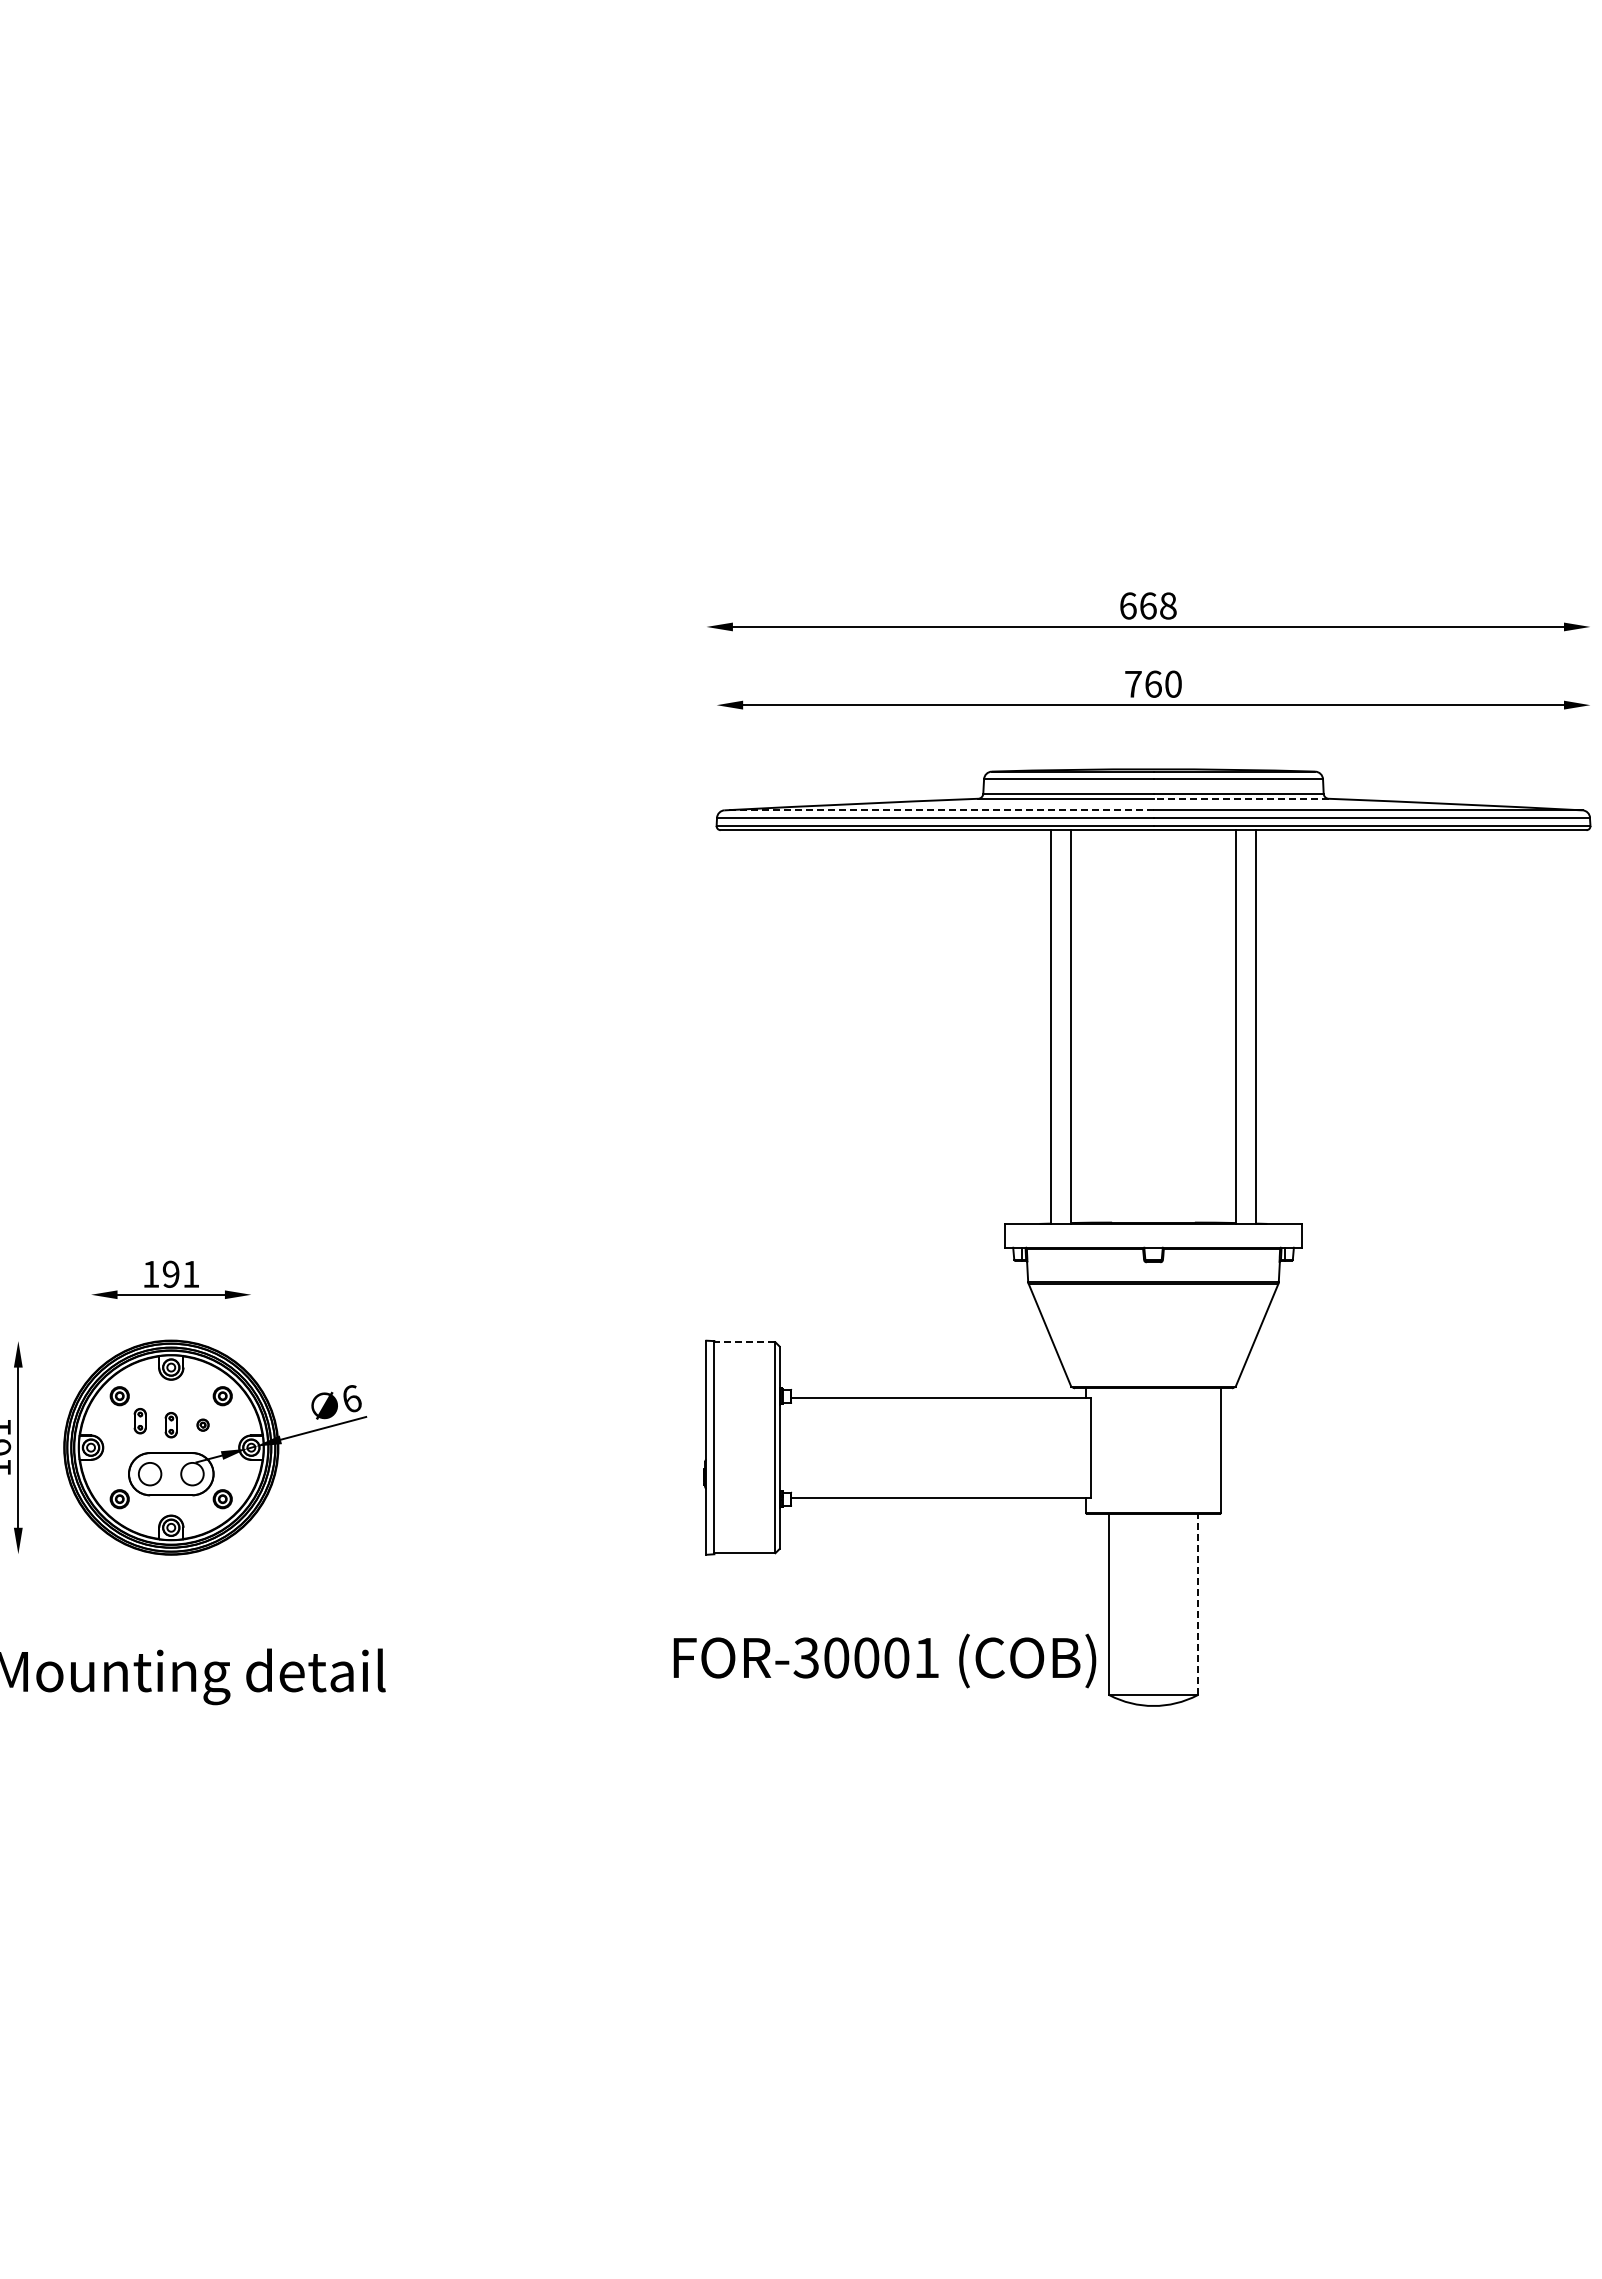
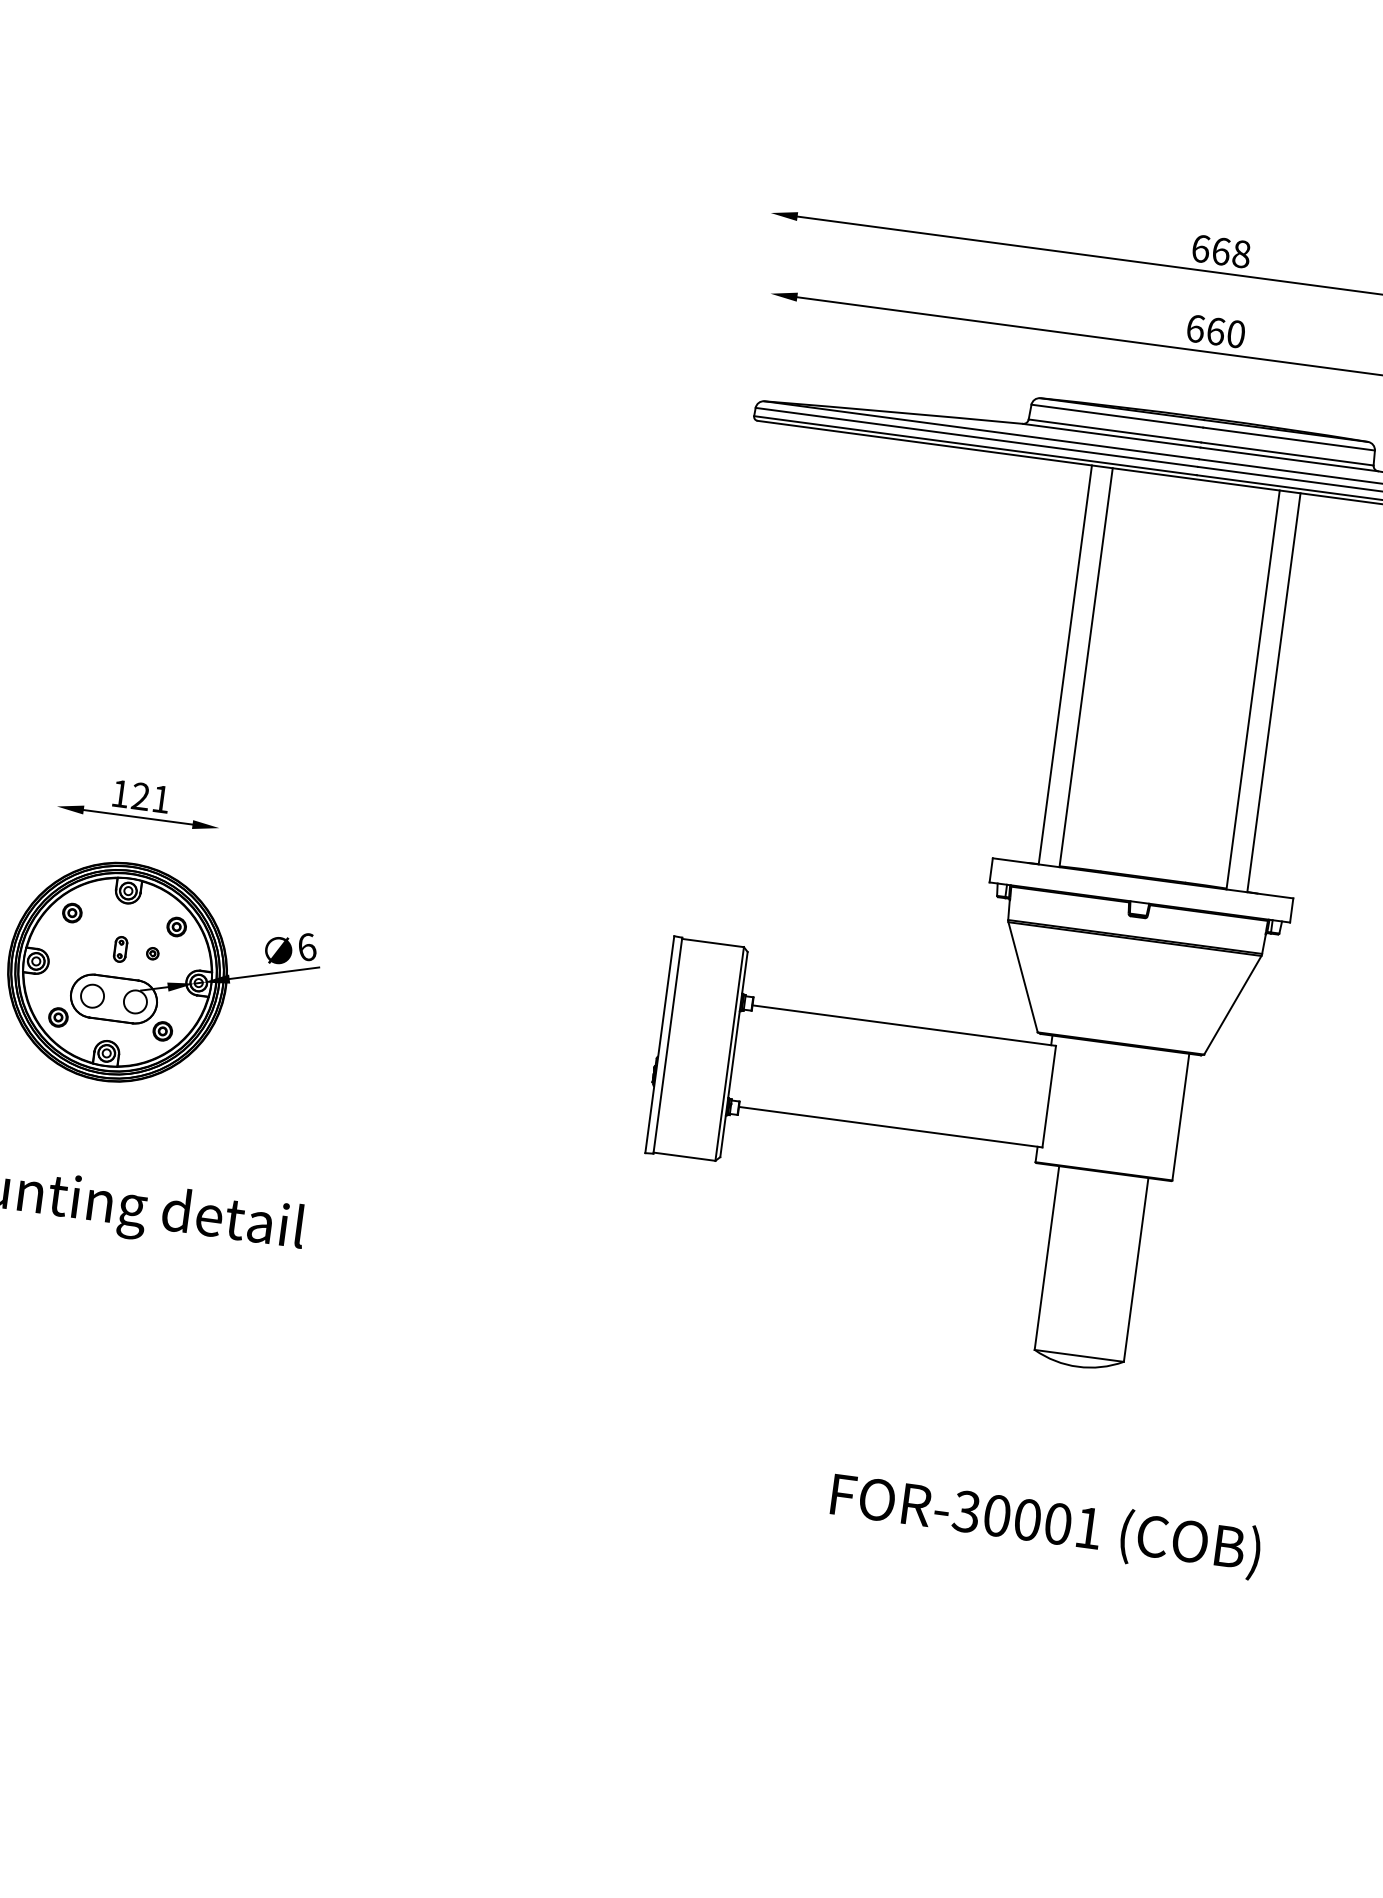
text: (1133, 683) -> (1195, 328), 760 -> 660
line: (1241, 798) -> (1289, 459), dashed -> solid
line: (938, 810) -> (981, 430), dashed -> solid
text: (170, 1274) -> (140, 796), 191 -> 121
line: (744, 1342) -> (712, 943), dashed -> solid
part: (139, 1421) -> (88, 941), removed
line: (1197, 1604) -> (1136, 1269), dashed -> solid
text: (884, 1660) -> (1045, 1524), moved

